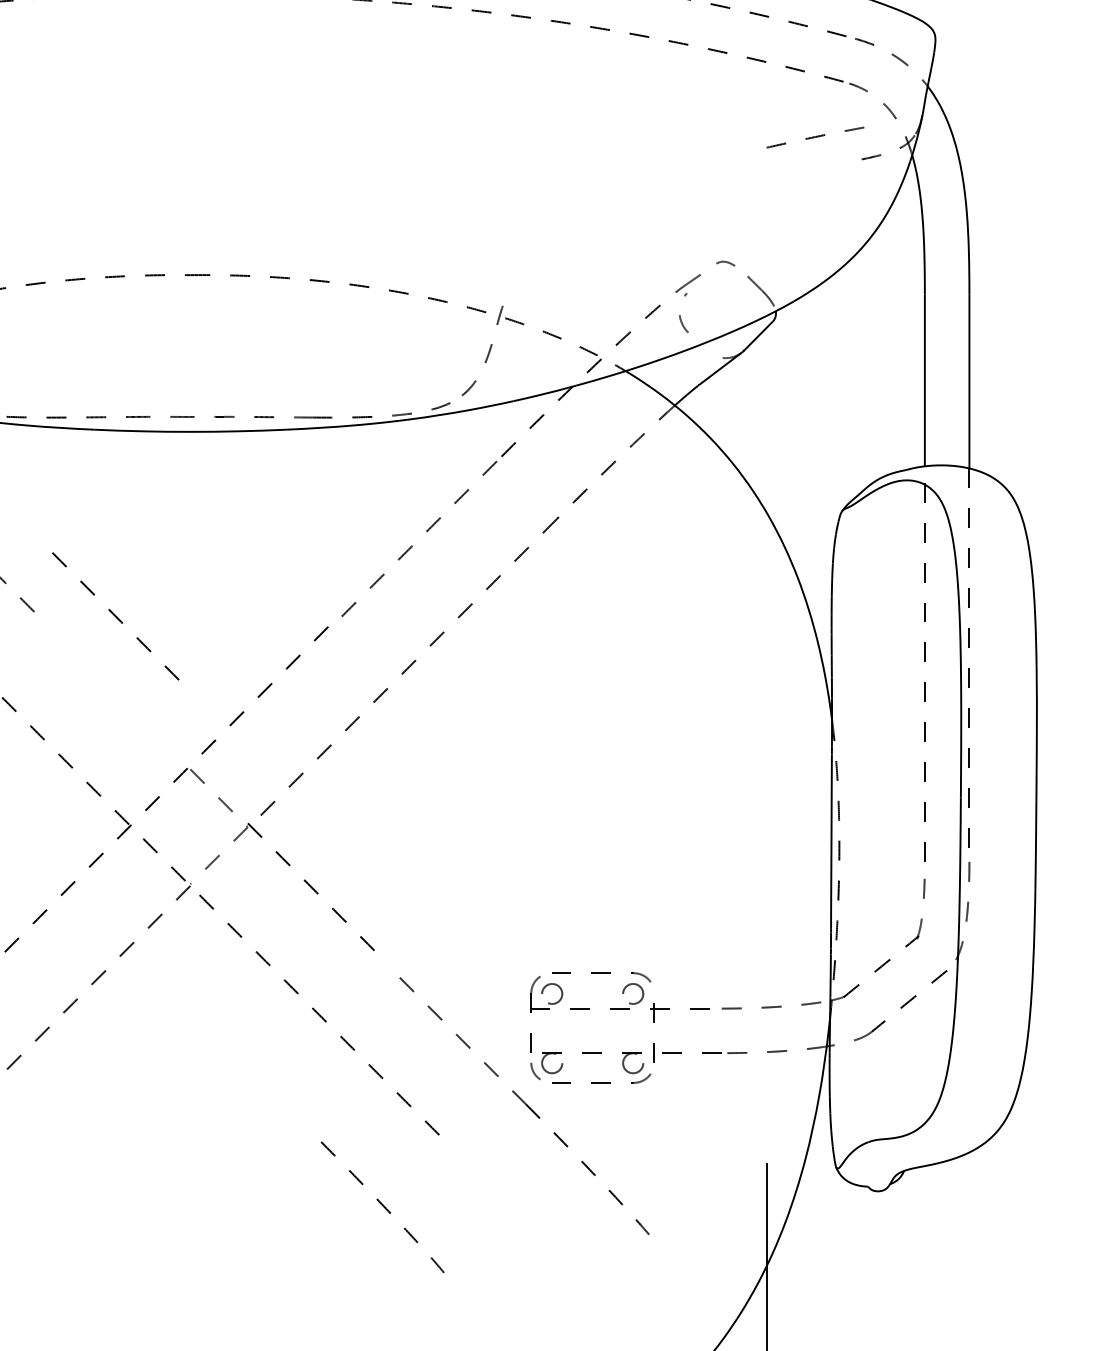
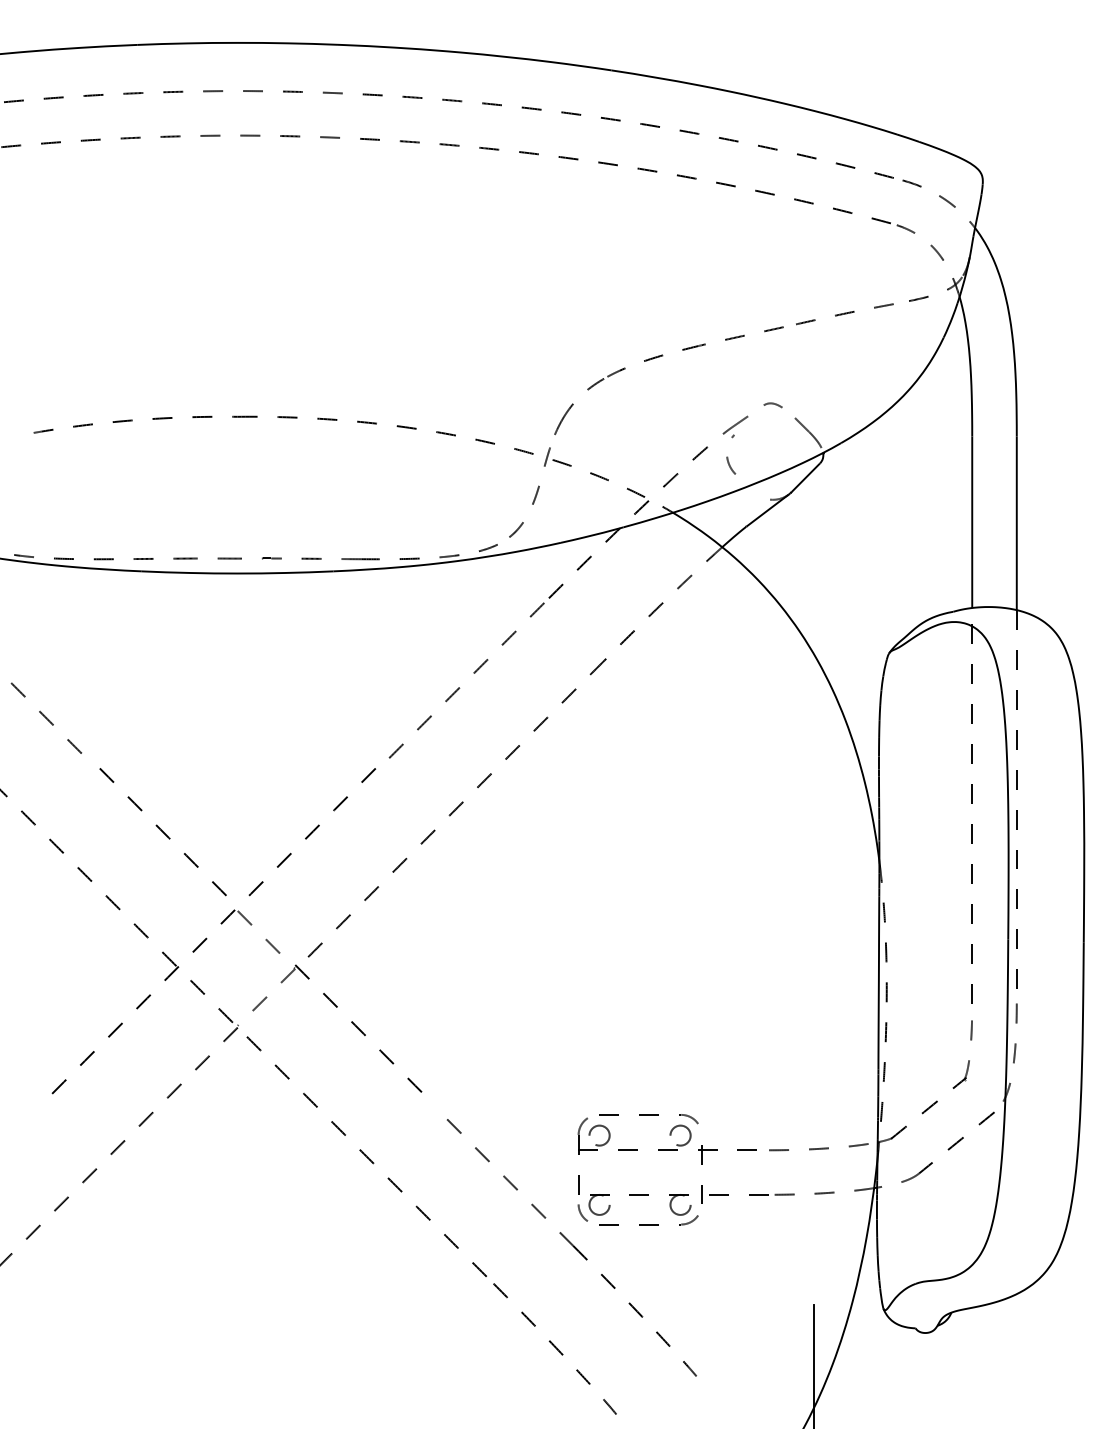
curve: (815, 137) -> (844, 314), moved
part: (612, 215) -> (659, 357), added
curve: (115, 616) -> (162, 832), moved
curve: (382, 1205) -> (554, 1347), moved

